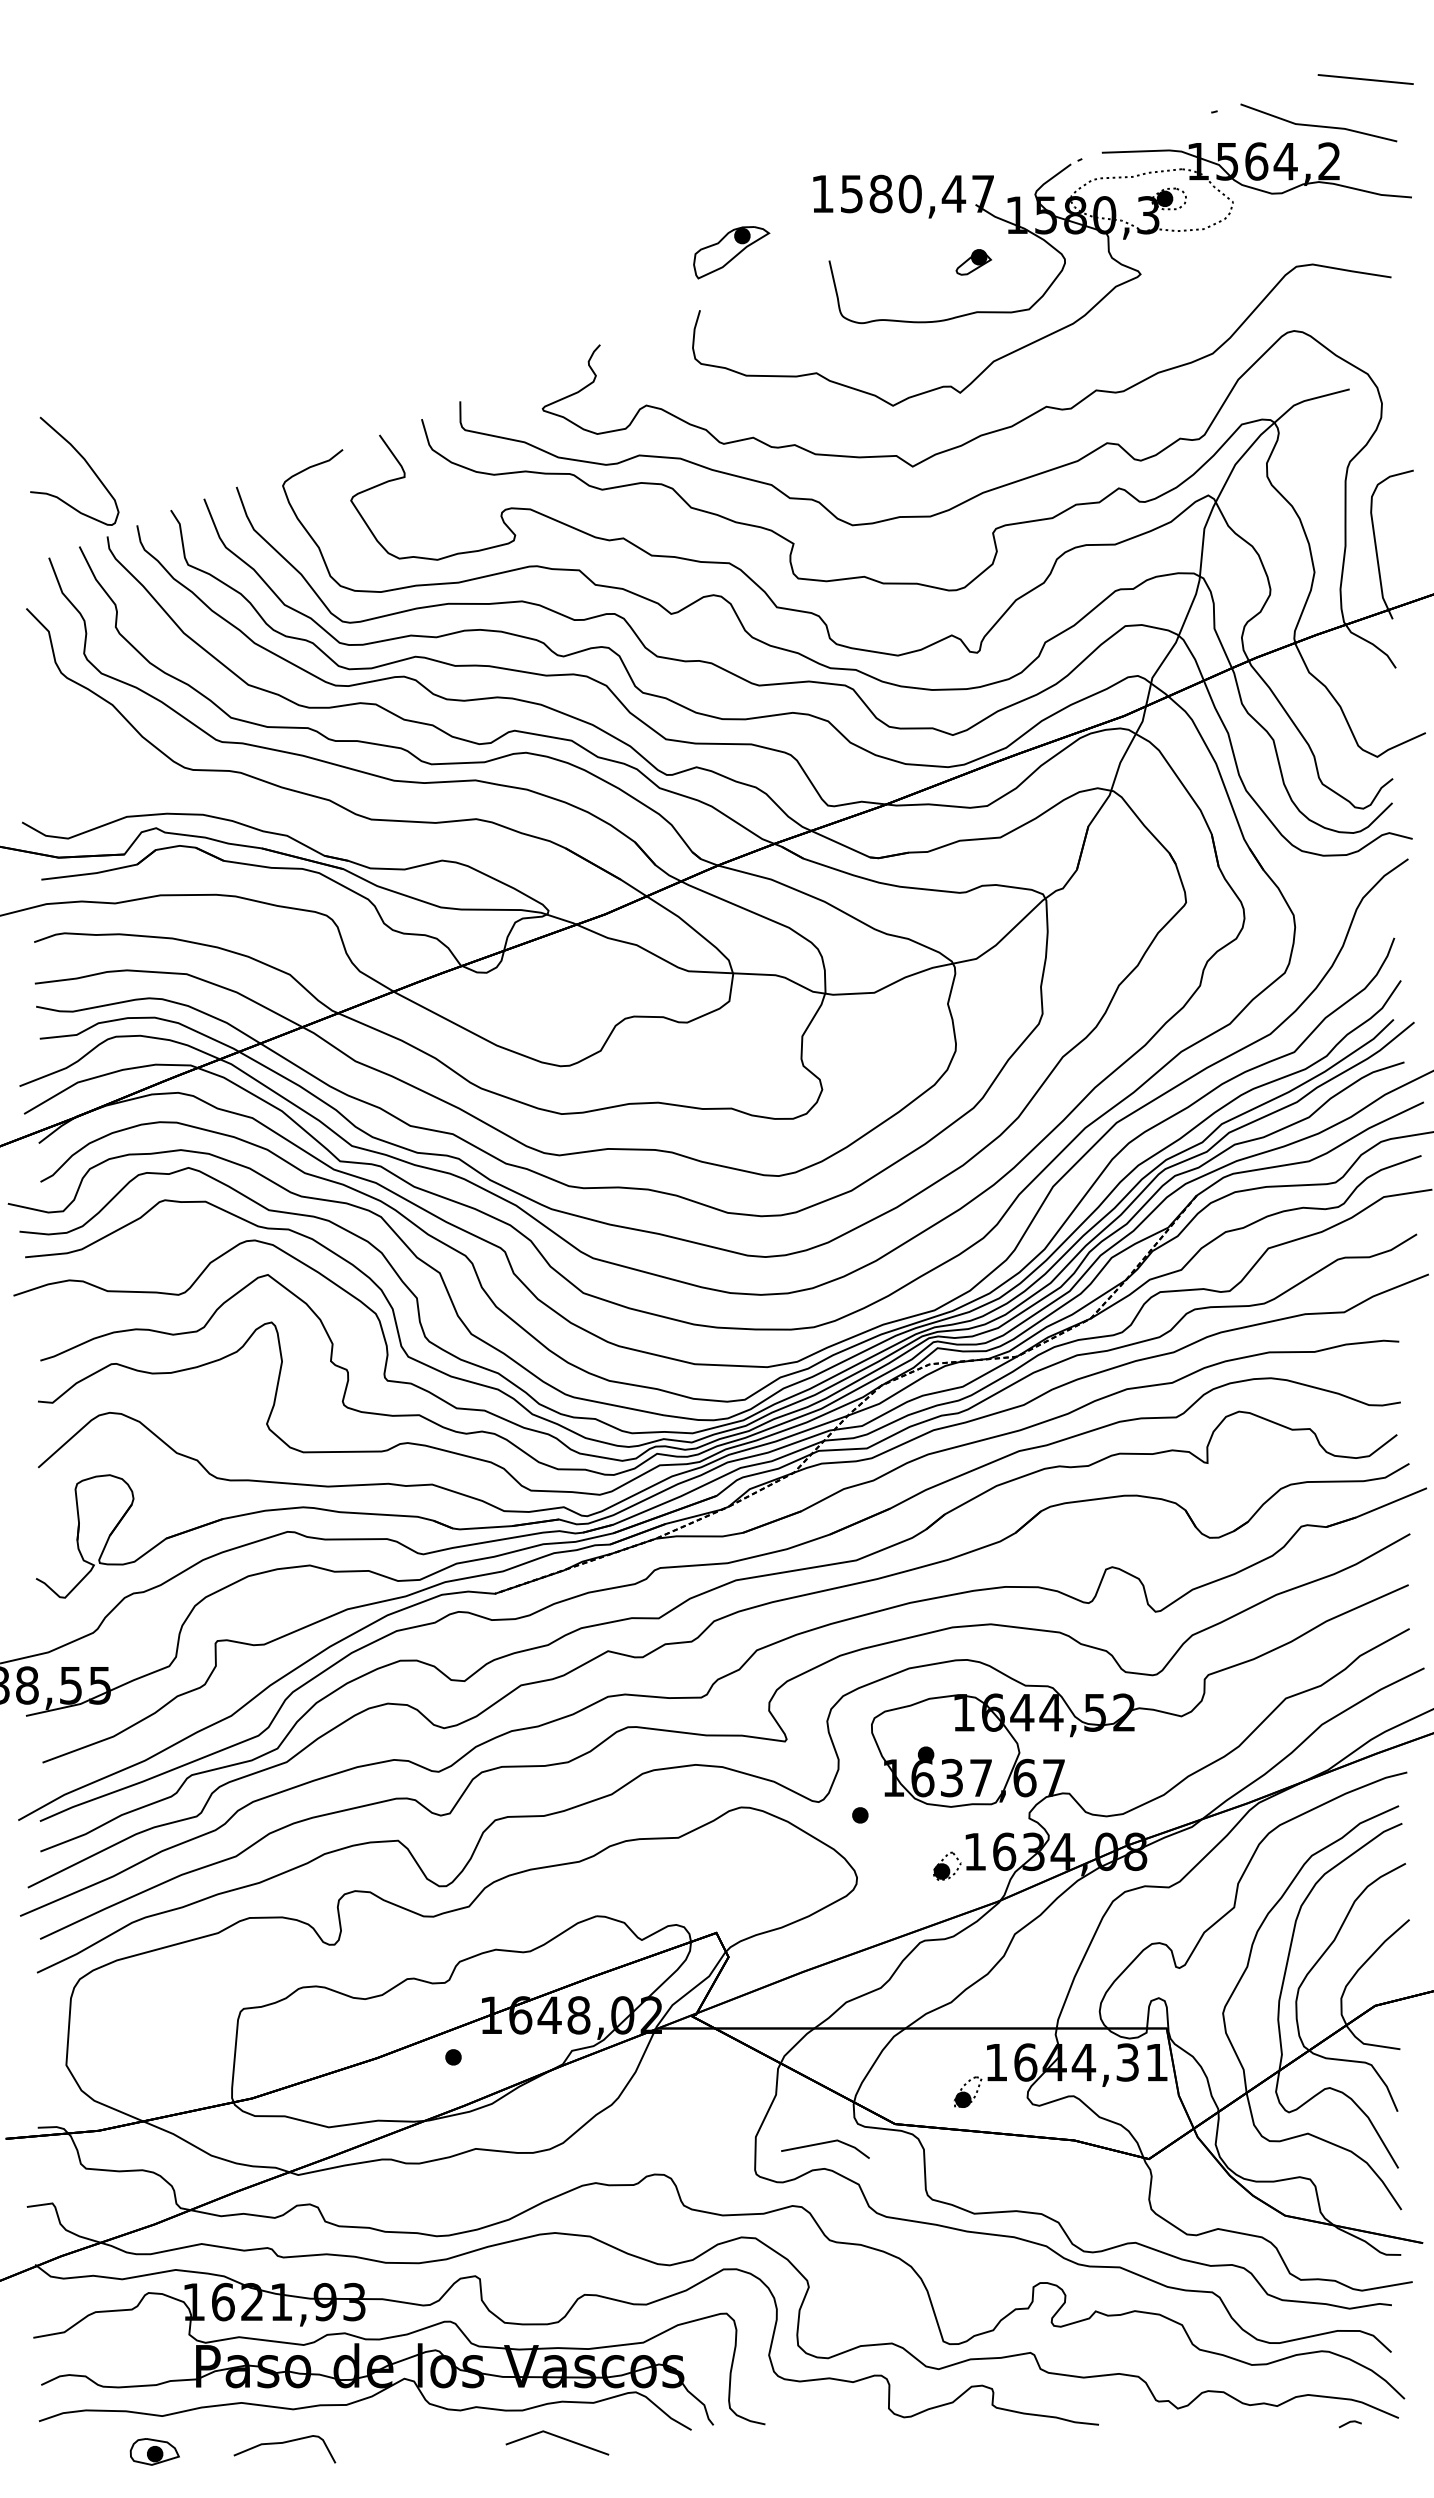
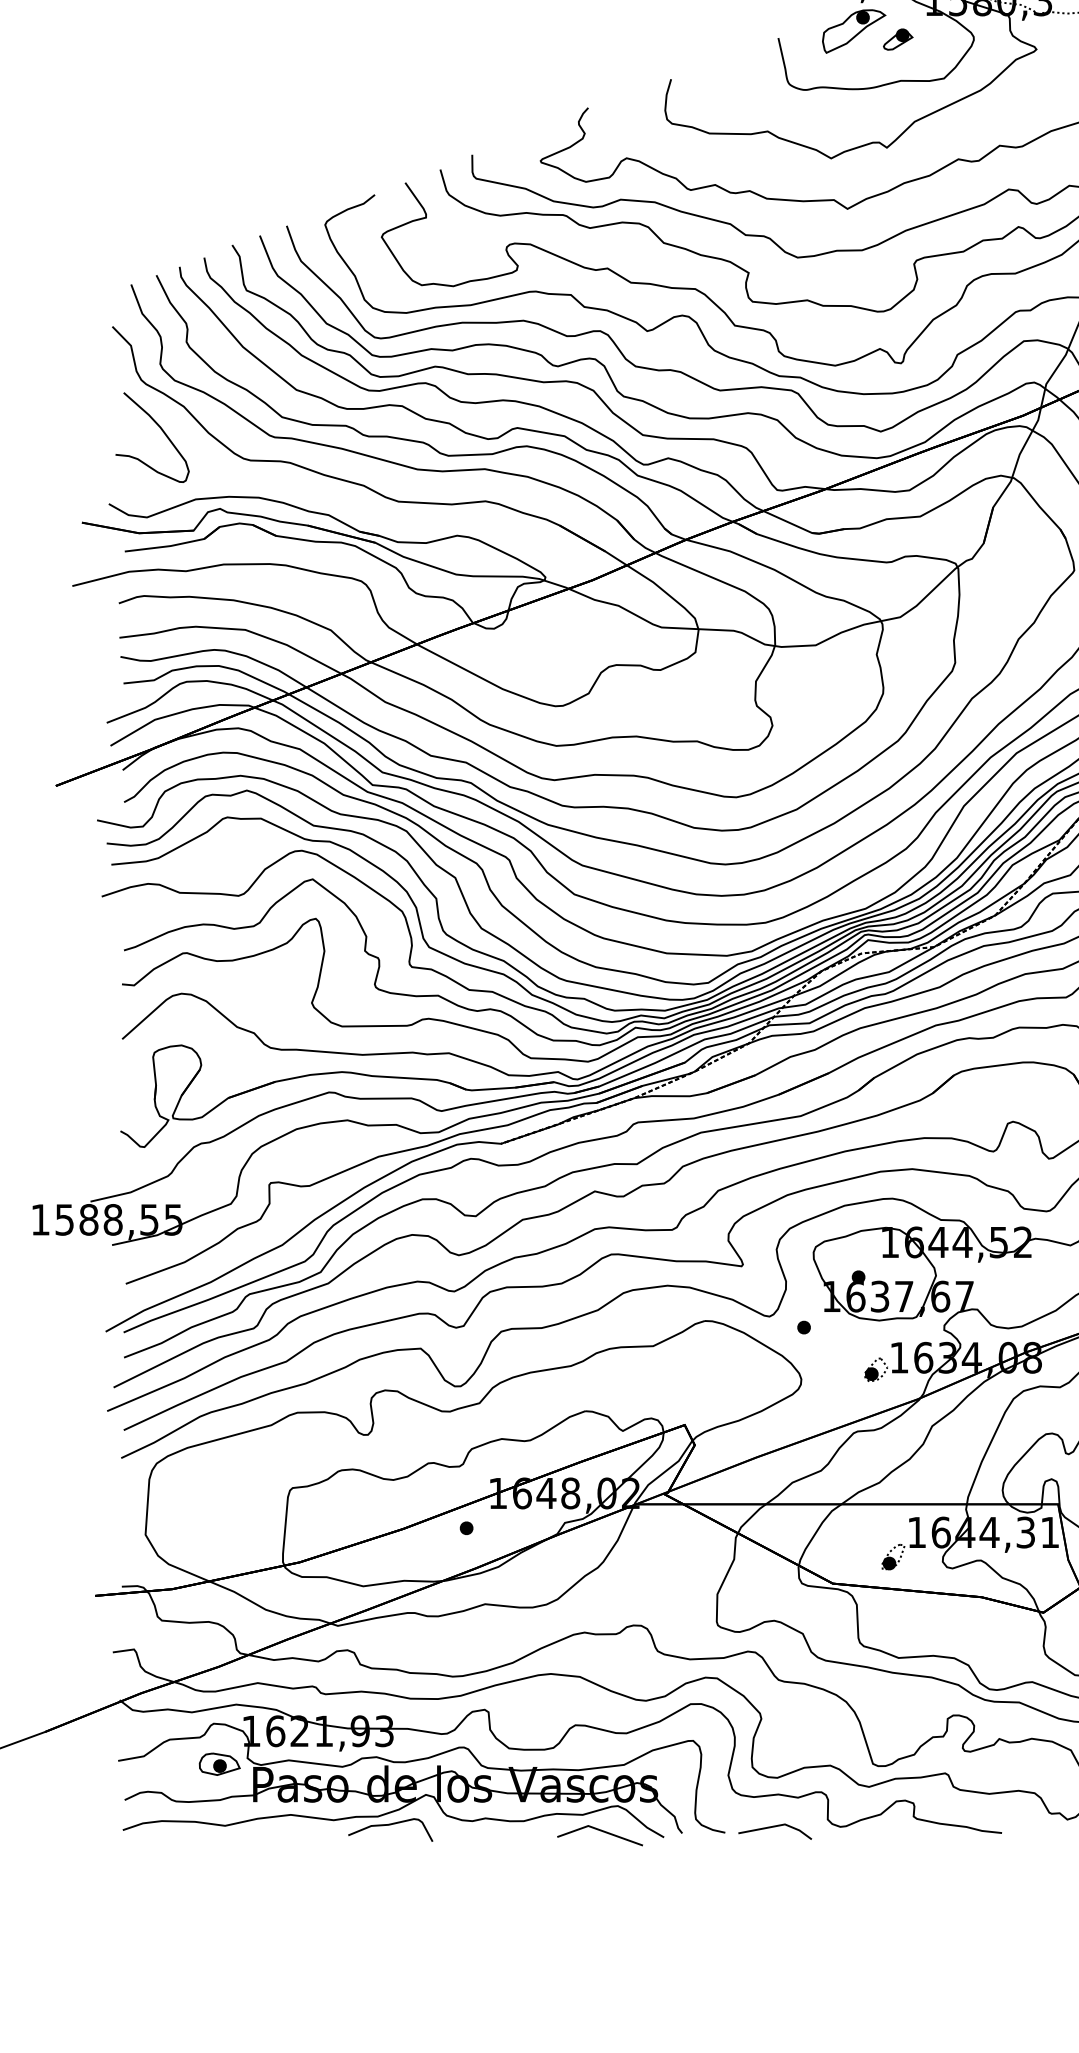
part: (731, 252) -> (853, 31), moved
curve: (85, 462) -> (161, 430), moved
line: (825, 2143) -> (775, 1826), moved
line: (559, 2438) -> (601, 1831), moved
curve: (284, 2443) -> (390, 1825), moved
part: (154, 2451) -> (219, 1763), moved

